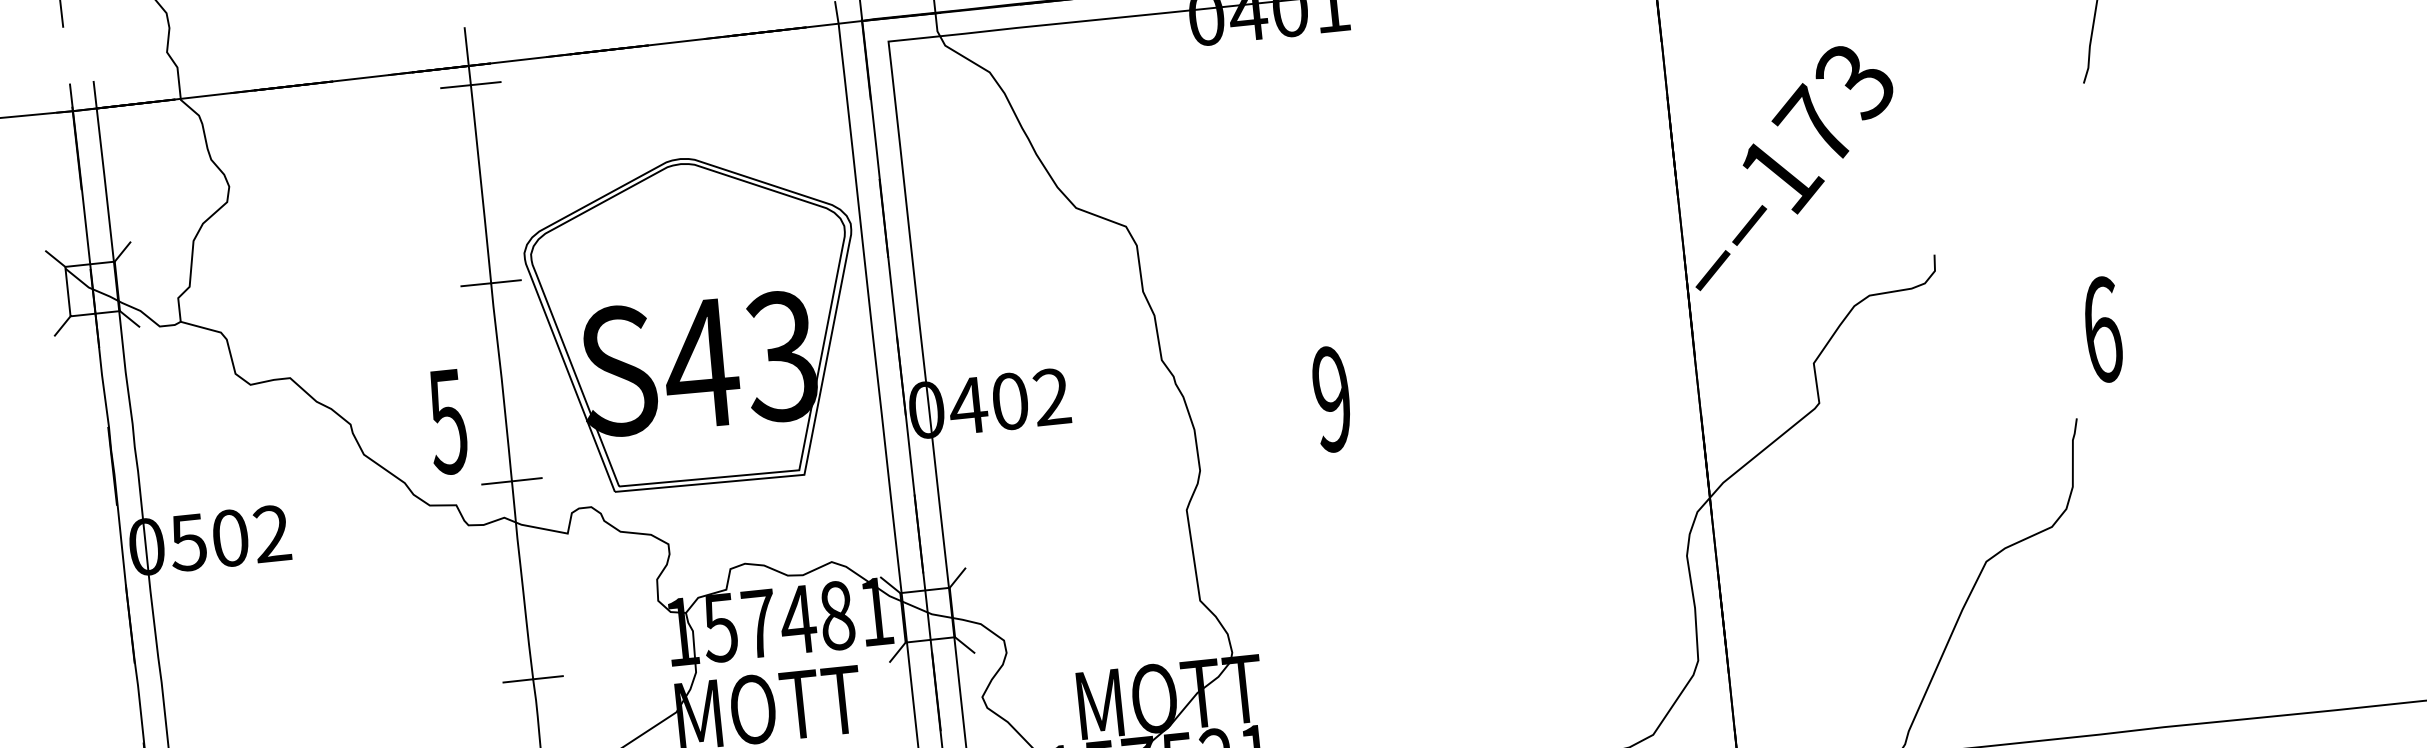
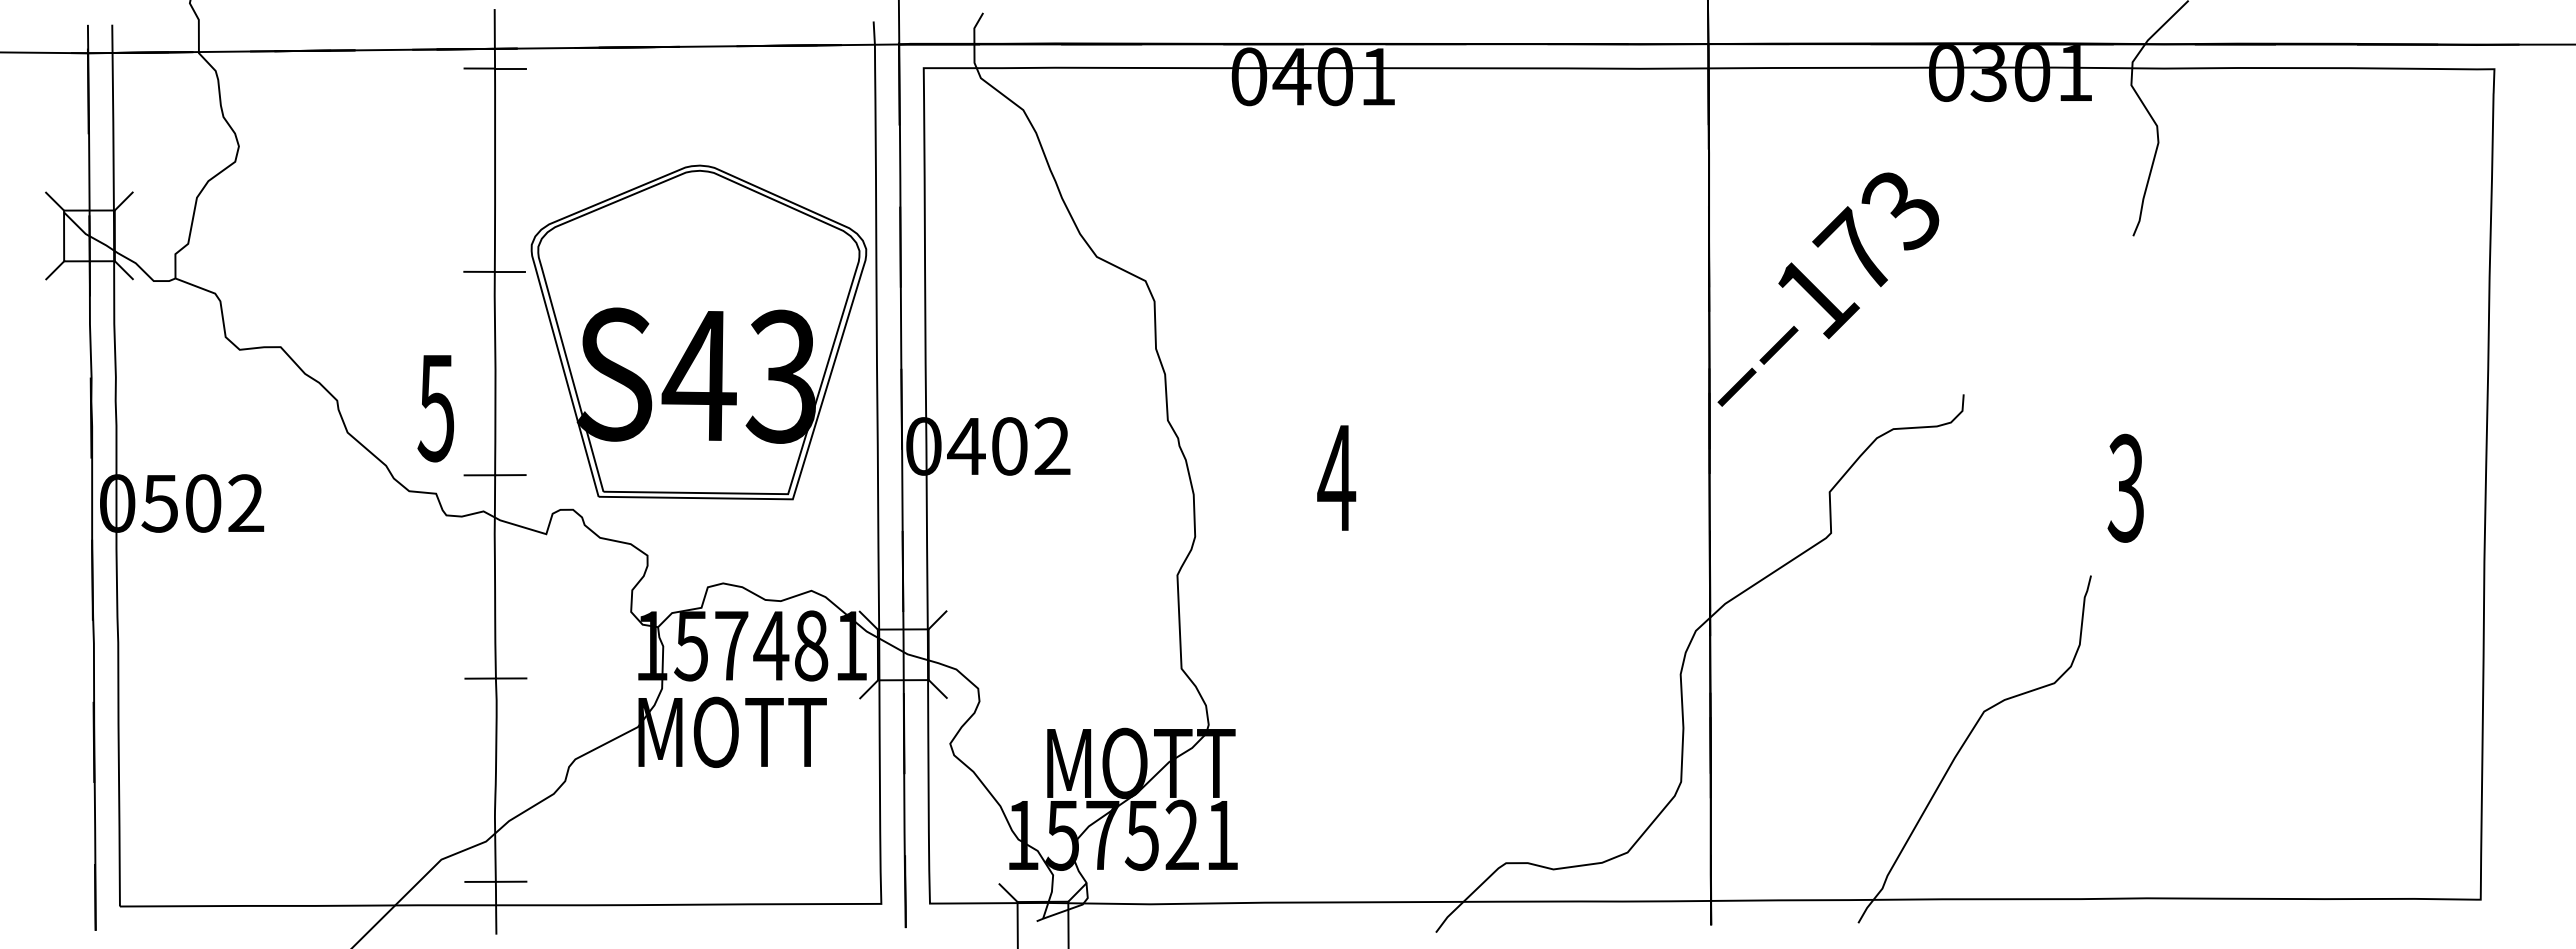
text: (2101, 329) -> (2125, 487), 6 -> 3
text: (1331, 398) -> (1336, 477), 9 -> 4

